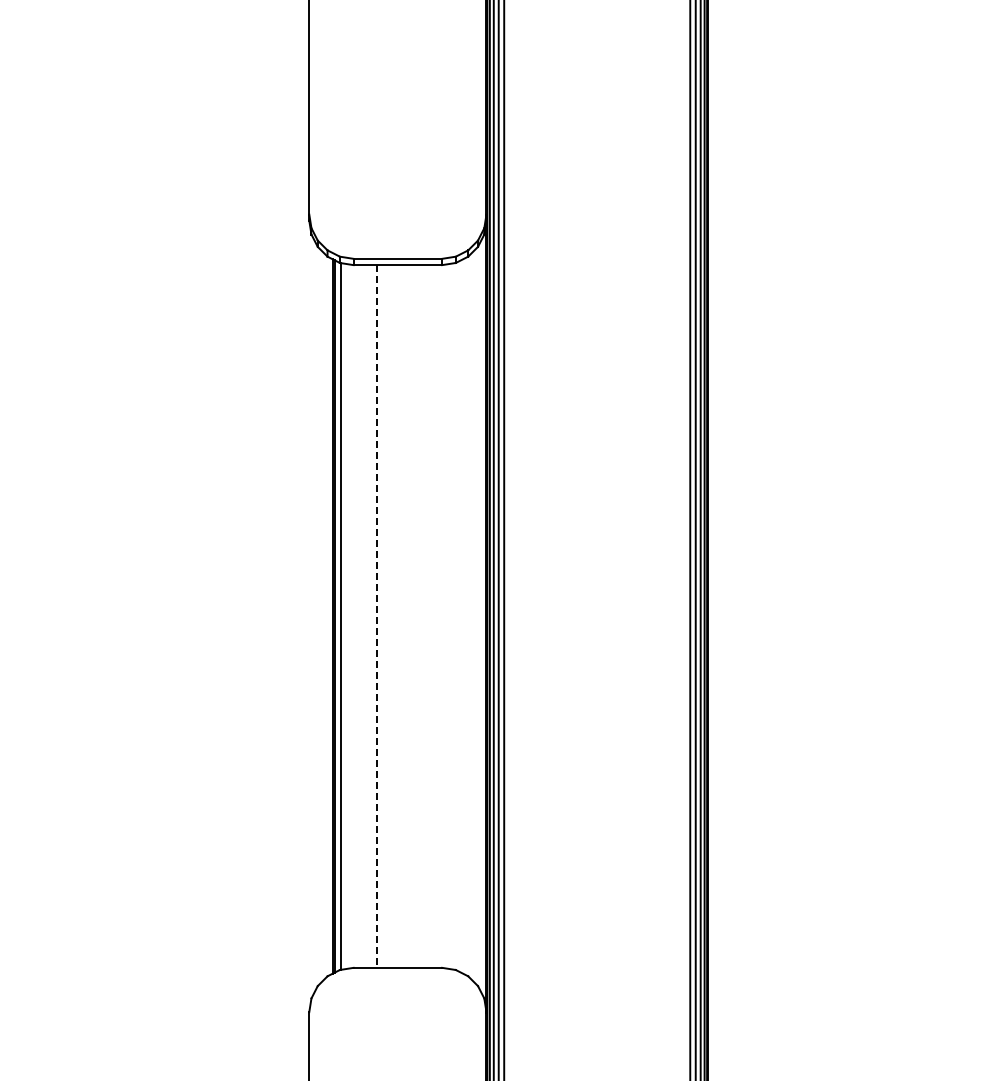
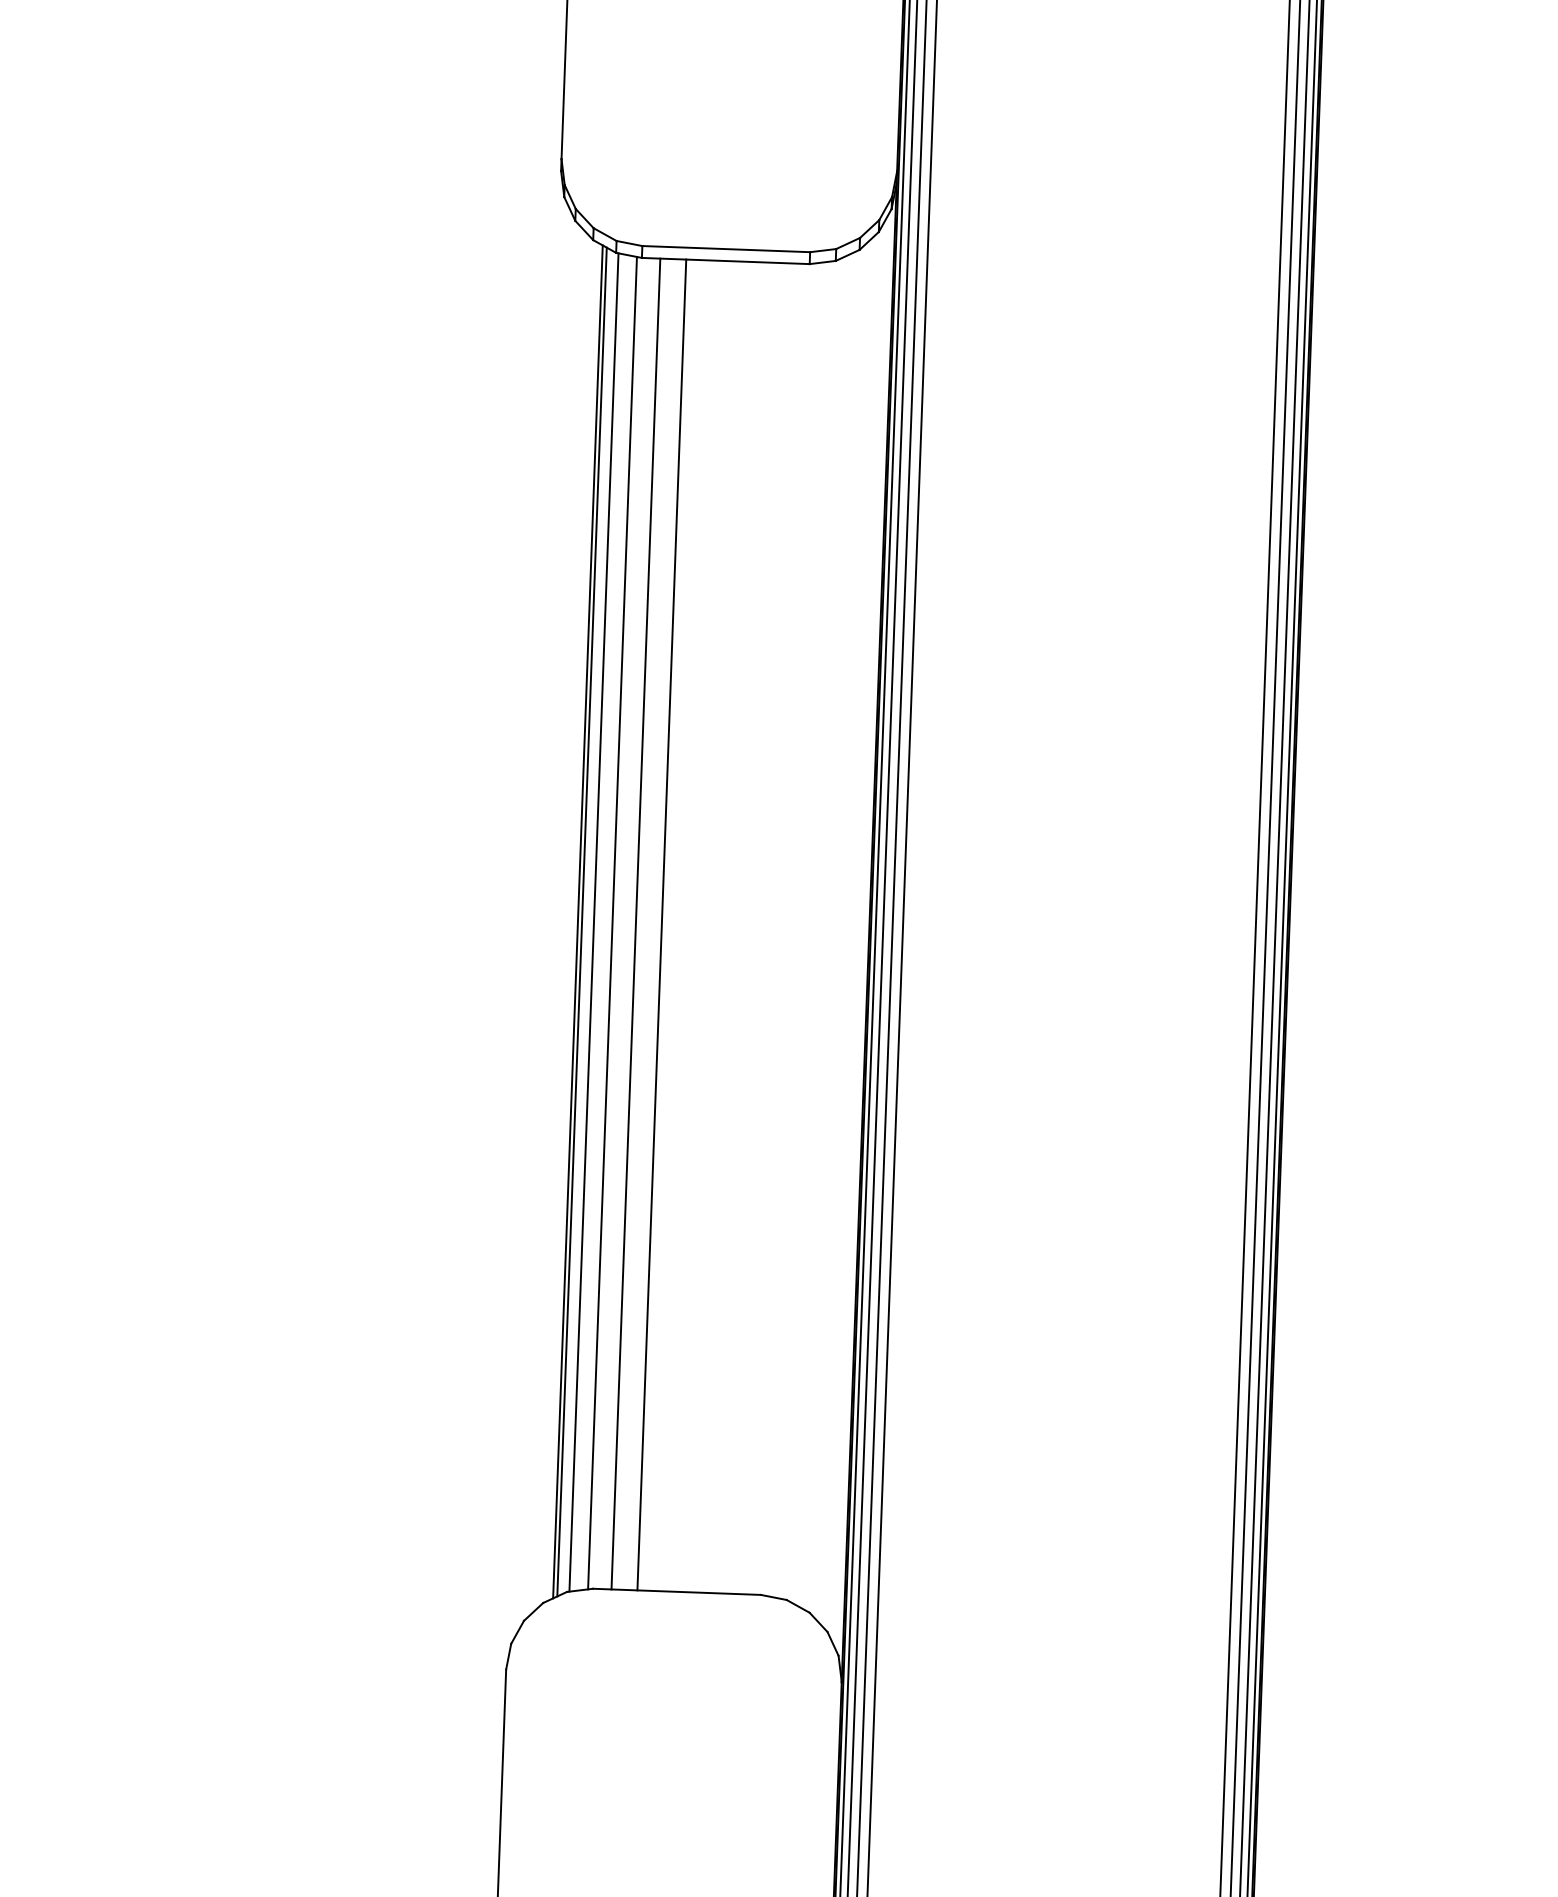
line: (350, 616) -> (611, 923), added
line: (363, 616) -> (636, 924), added
line: (376, 616) -> (660, 924), dashed -> solid

